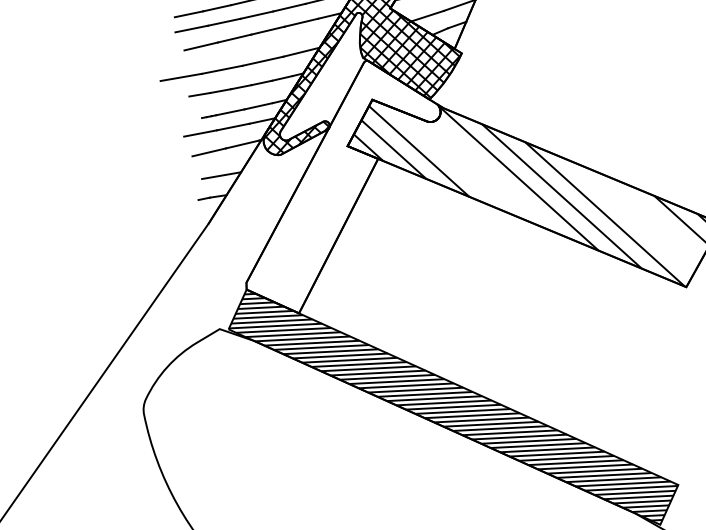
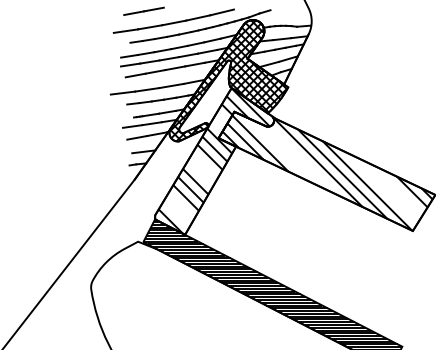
hatch: (339, 184) -> (212, 160), added

